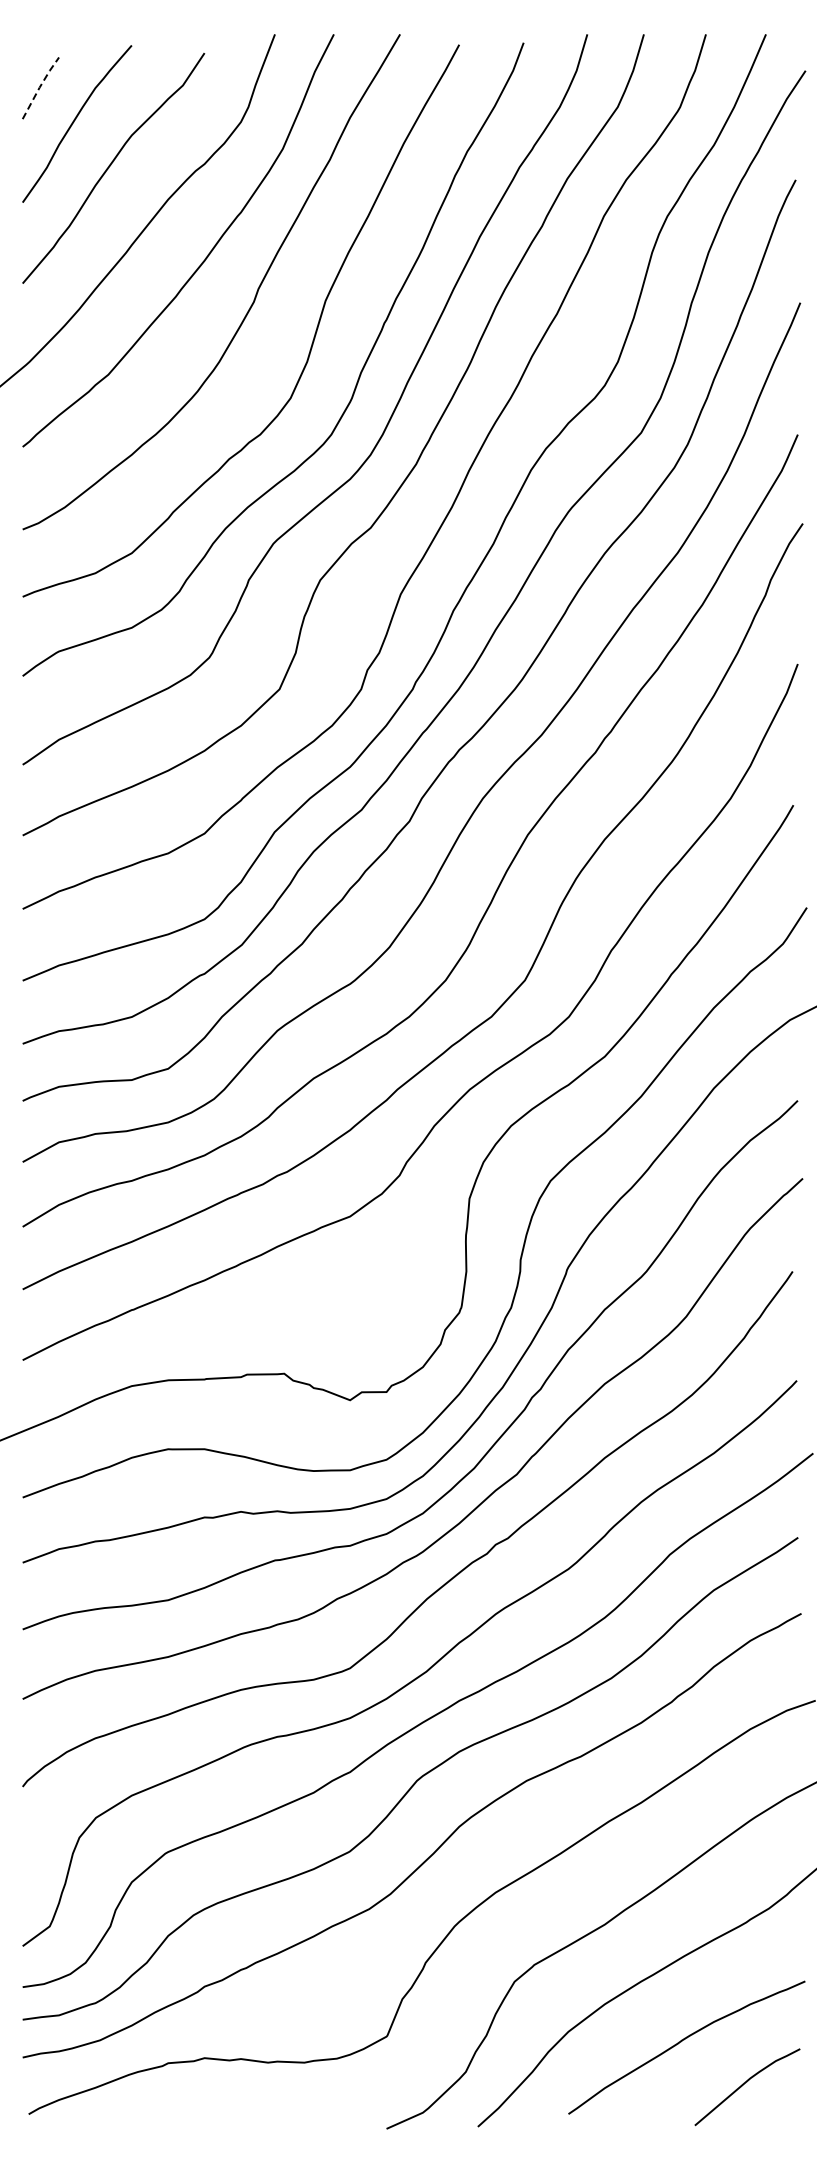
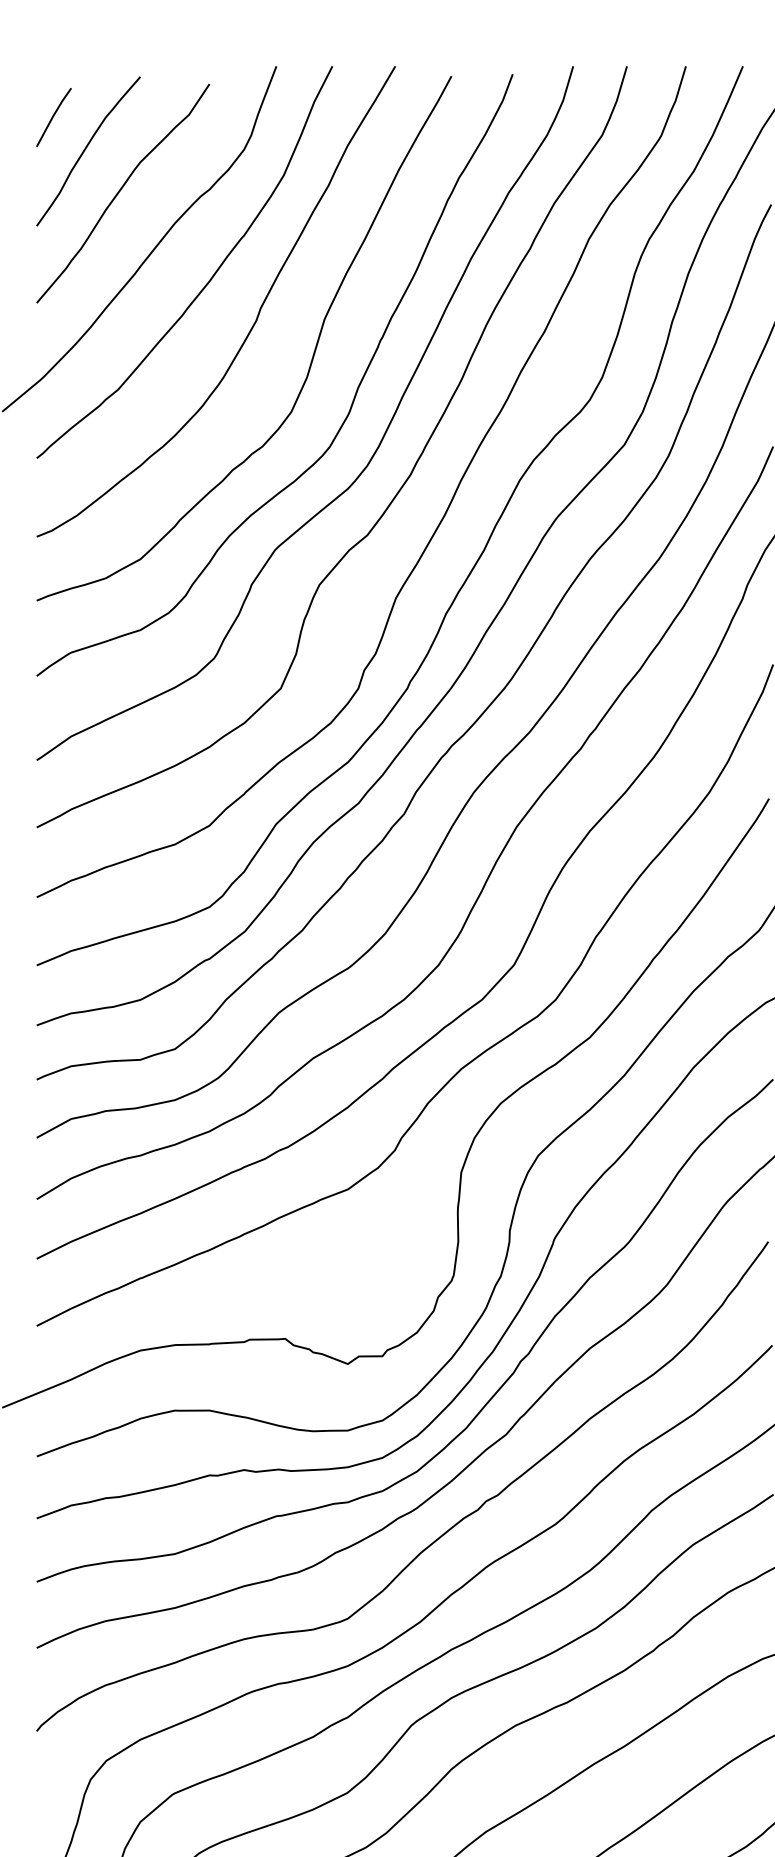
line: (40, 86) -> (53, 115), dashed -> solid

